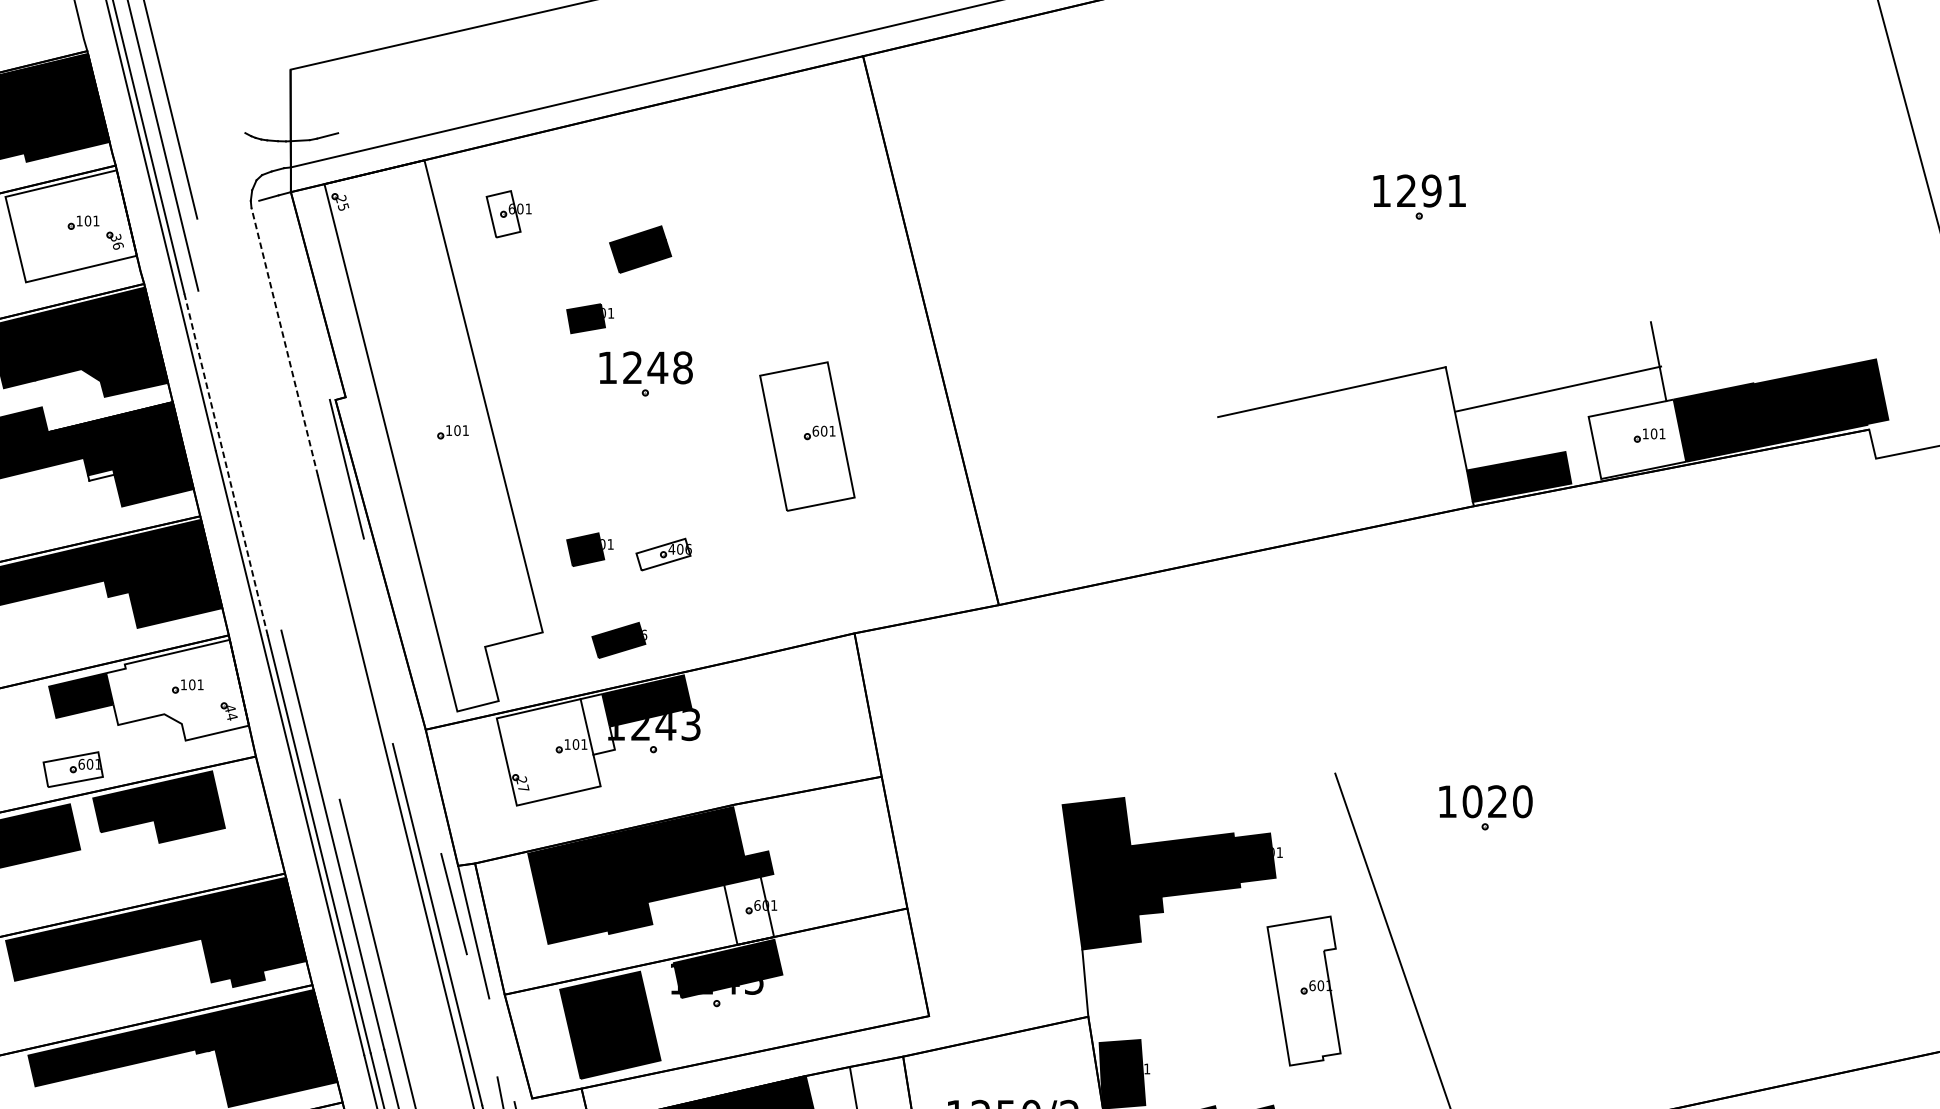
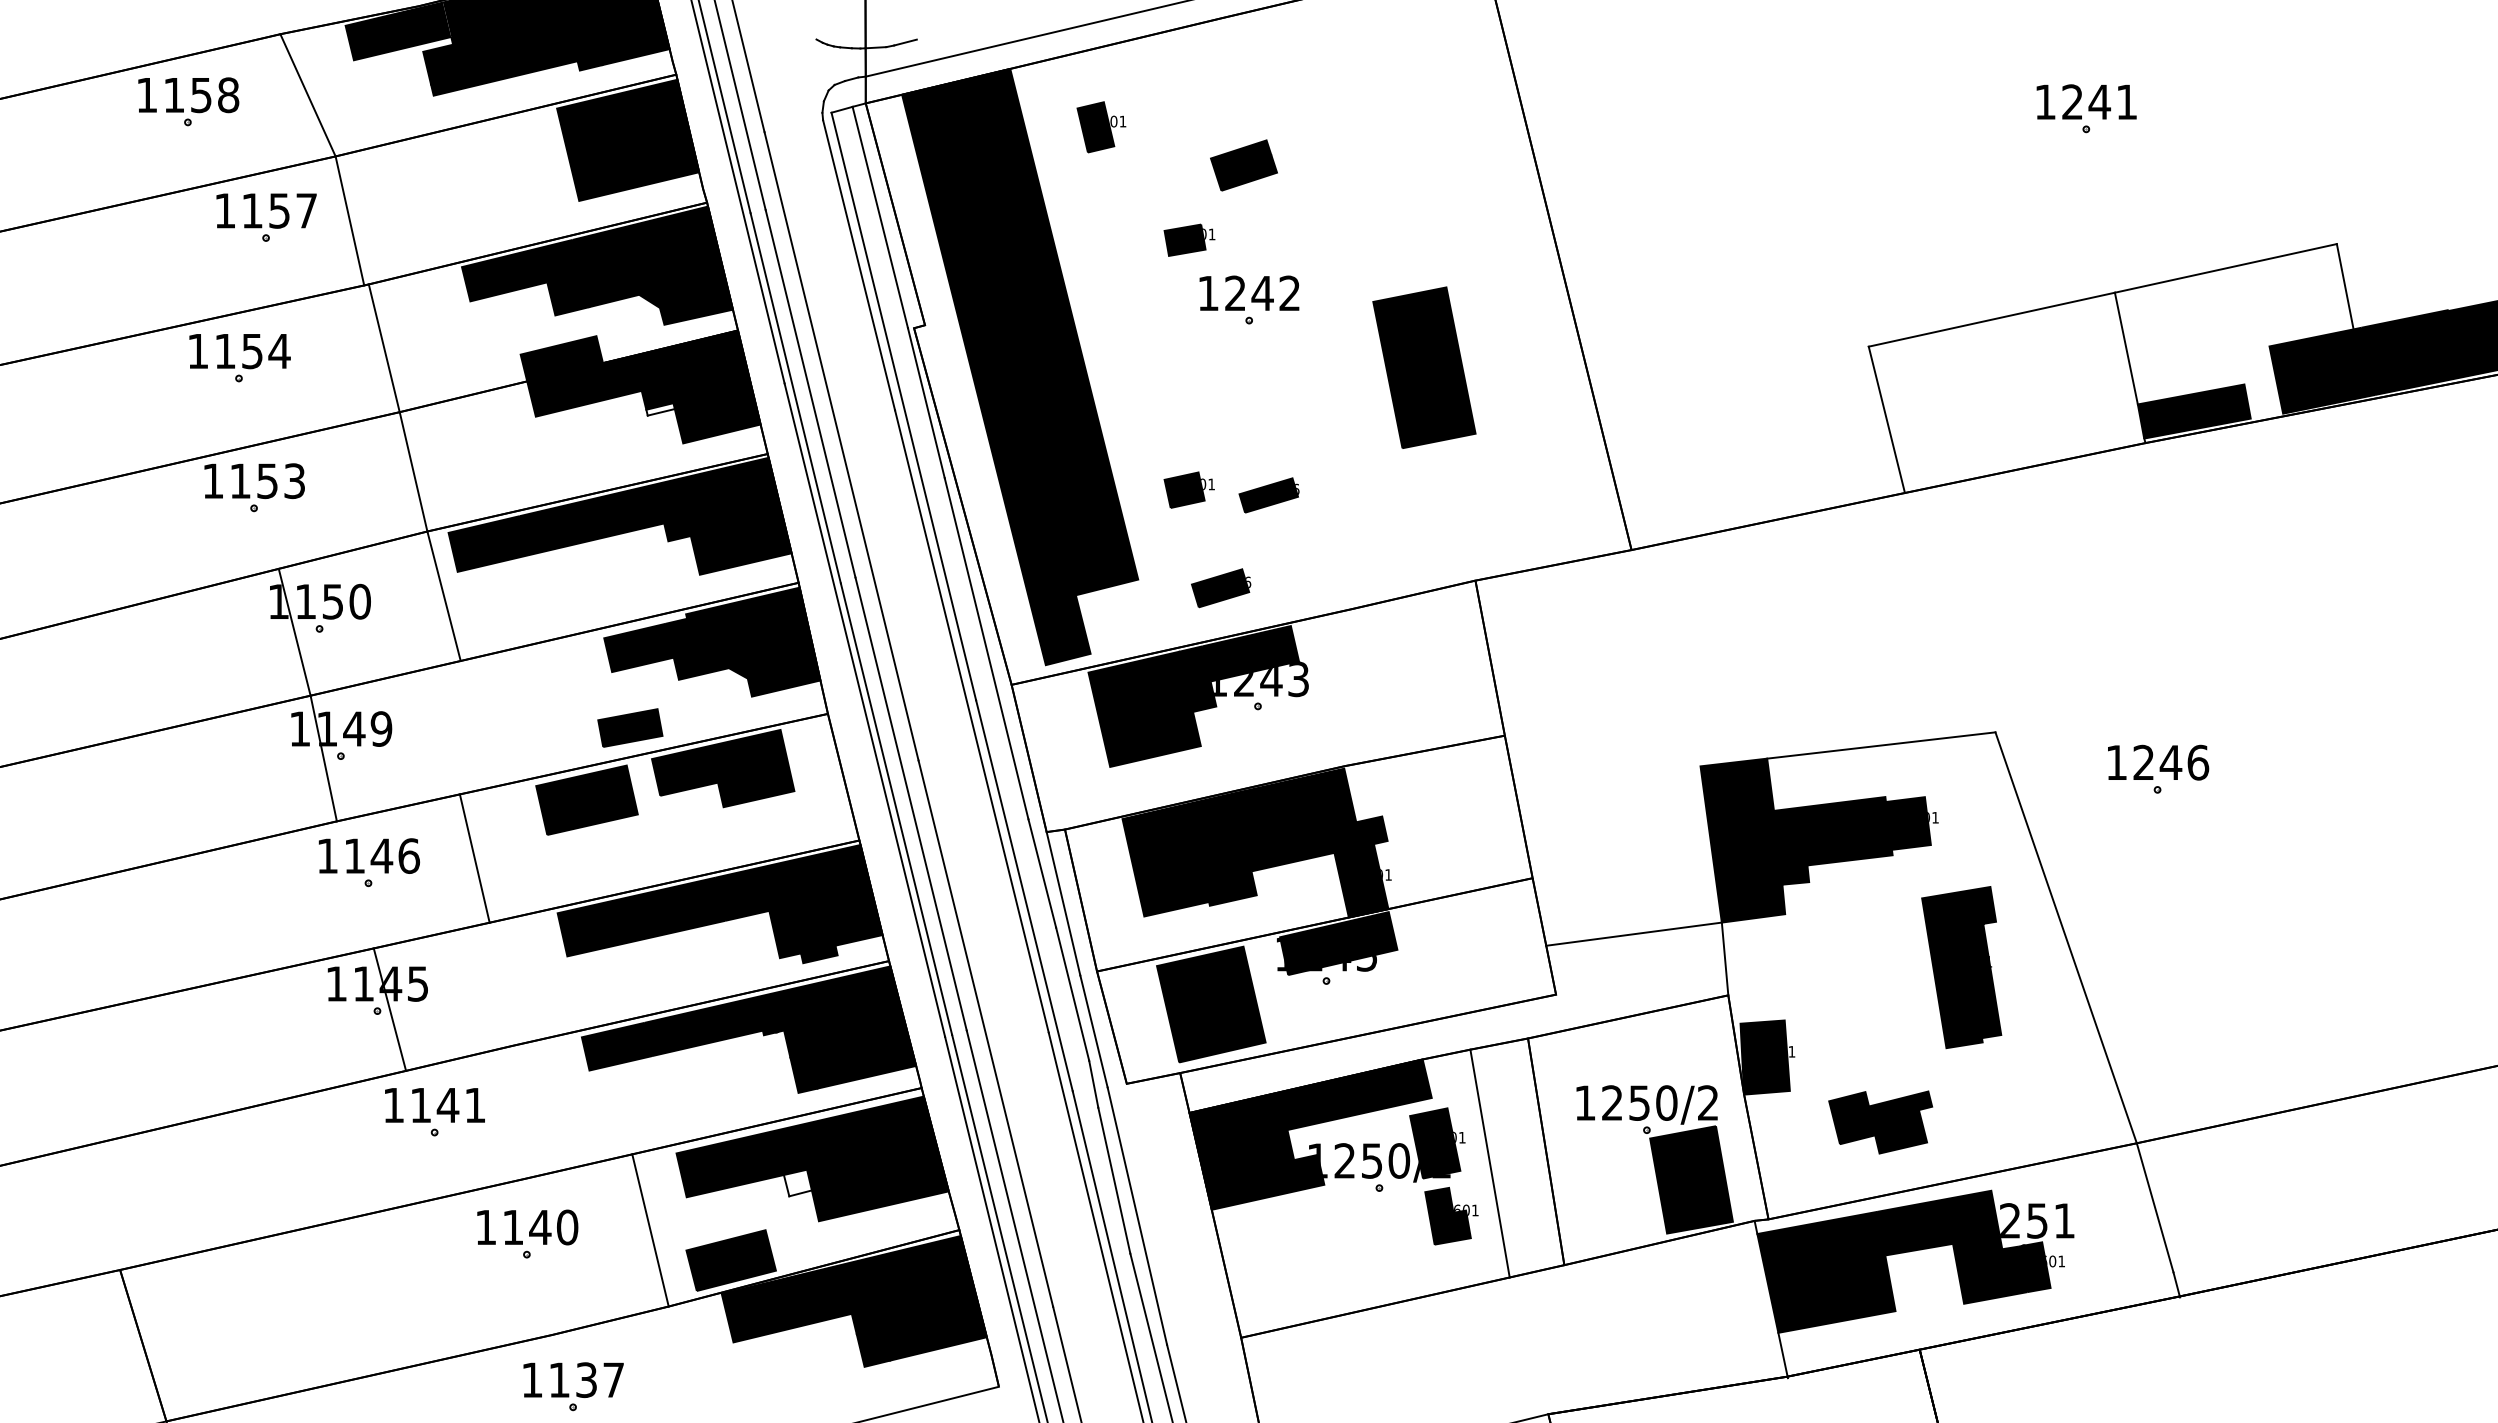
text: (1431, 191) -> (2099, 102), 1291 -> 1241
fill: (503, 214) -> (1095, 127), added
fill: (71, 225) -> (628, 139), added
line: (303, 297) -> (879, 217), added
line: (284, 341) -> (858, 264), dashed -> solid
text: (682, 367) -> (1289, 293), 1248 -> 1242
line: (1558, 389) -> (2225, 268), moved
fill: (433, 435) -> (1020, 366), added
fill: (807, 436) -> (1424, 367), added
fill: (1637, 439) -> (2322, 370), added
line: (239, 460) -> (810, 393), added
line: (225, 464) -> (795, 398), dashed -> solid
line: (325, 472) -> (903, 406), added
line: (1234, 484) -> (1886, 419), added
line: (268, 509) -> (841, 446), added
fill: (663, 554) -> (1268, 495), added
fill: (176, 689) -> (742, 641), added
line: (402, 696) -> (986, 648), added
fill: (555, 749) -> (1152, 706), added
fill: (73, 770) -> (630, 728), added
line: (1229, 785) -> (1881, 745), added
text: (1498, 801) -> (2171, 762), 1020 -> 1246
fill: (749, 910) -> (1361, 880), added
line: (1000, 959) -> (1633, 933), added
fill: (1303, 991) -> (1961, 967), added
line: (482, 1015) -> (1072, 993), added
line: (501, 1050) -> (1093, 1031), added

